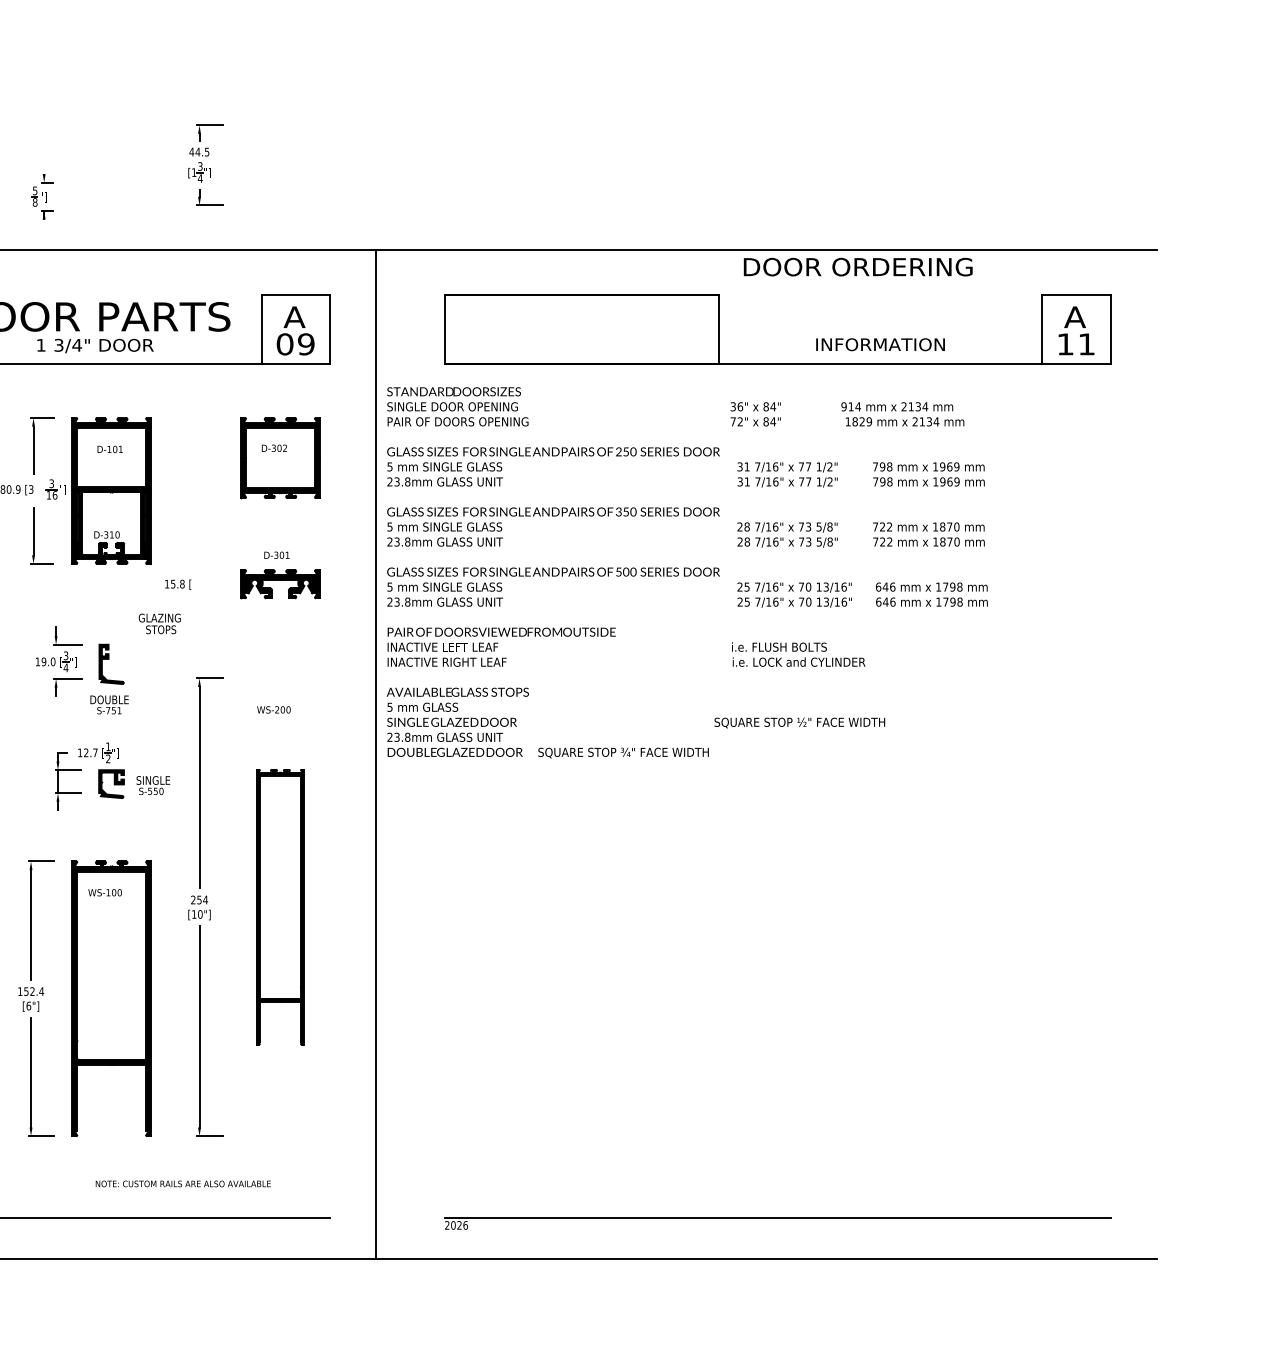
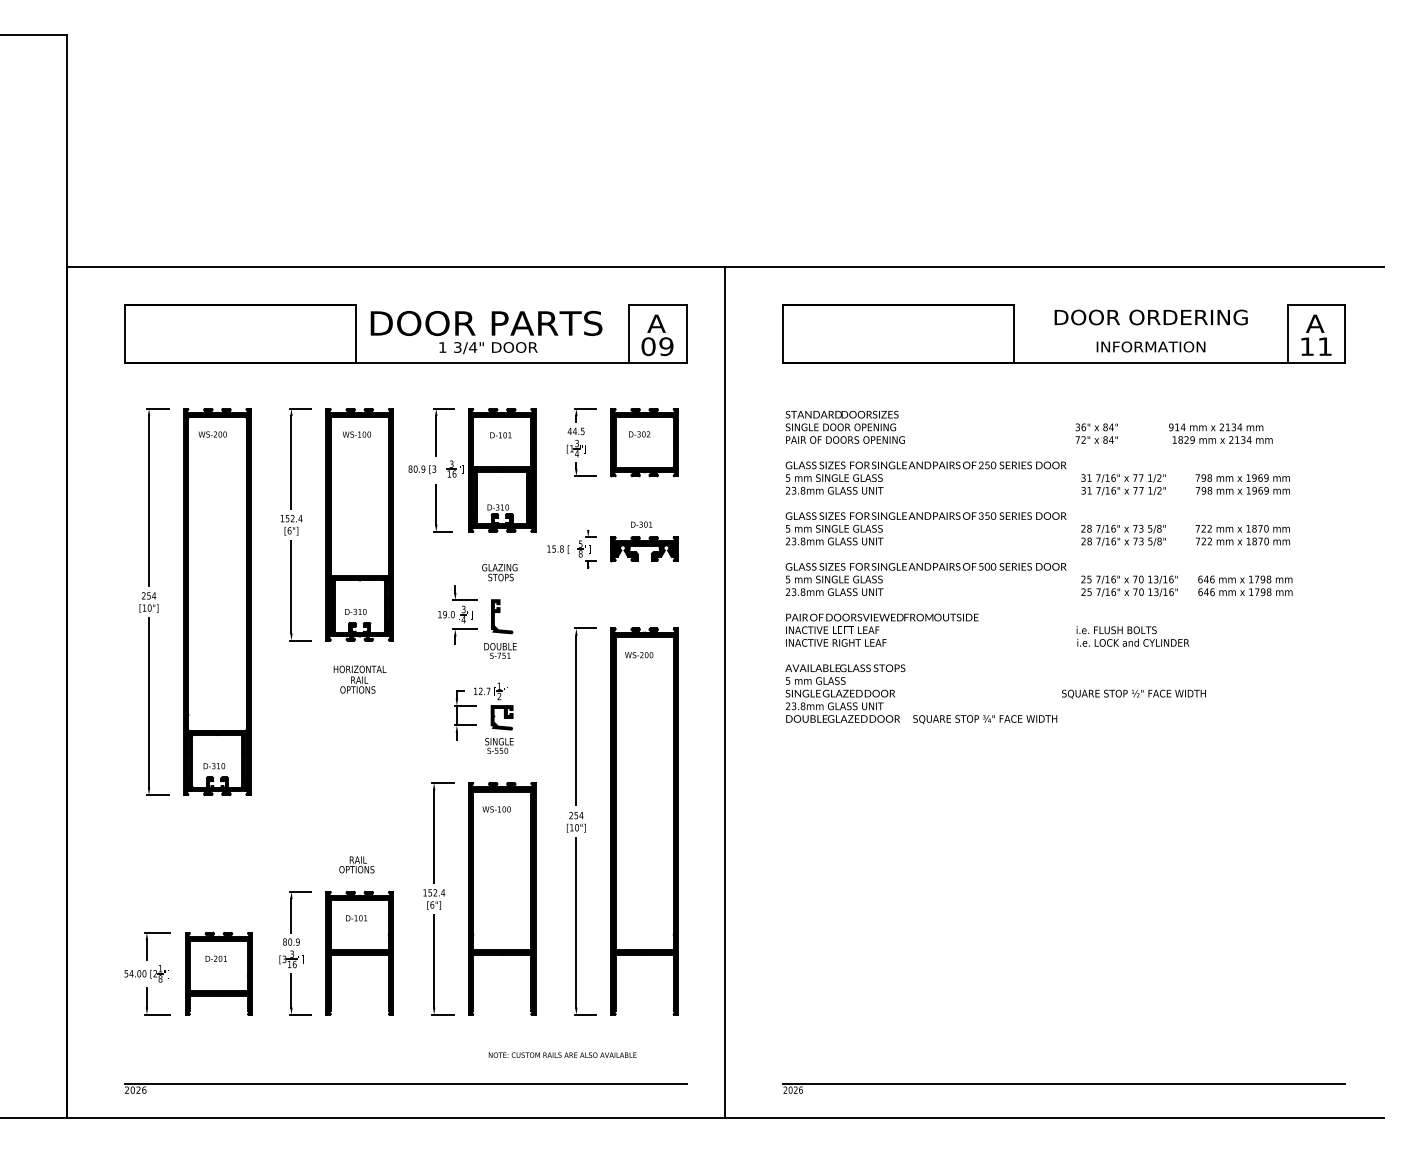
part: (205, 165) -> (581, 442), moved
part: (42, 197) -> (586, 549), moved
text: (857, 267) -> (1150, 317), moved
text: (686, 571) -> (1038, 566), moved
text: (159, 623) -> (499, 572), moved
text: (153, 784) -> (499, 745), moved
part: (280, 907) -> (644, 821), size x1.67

